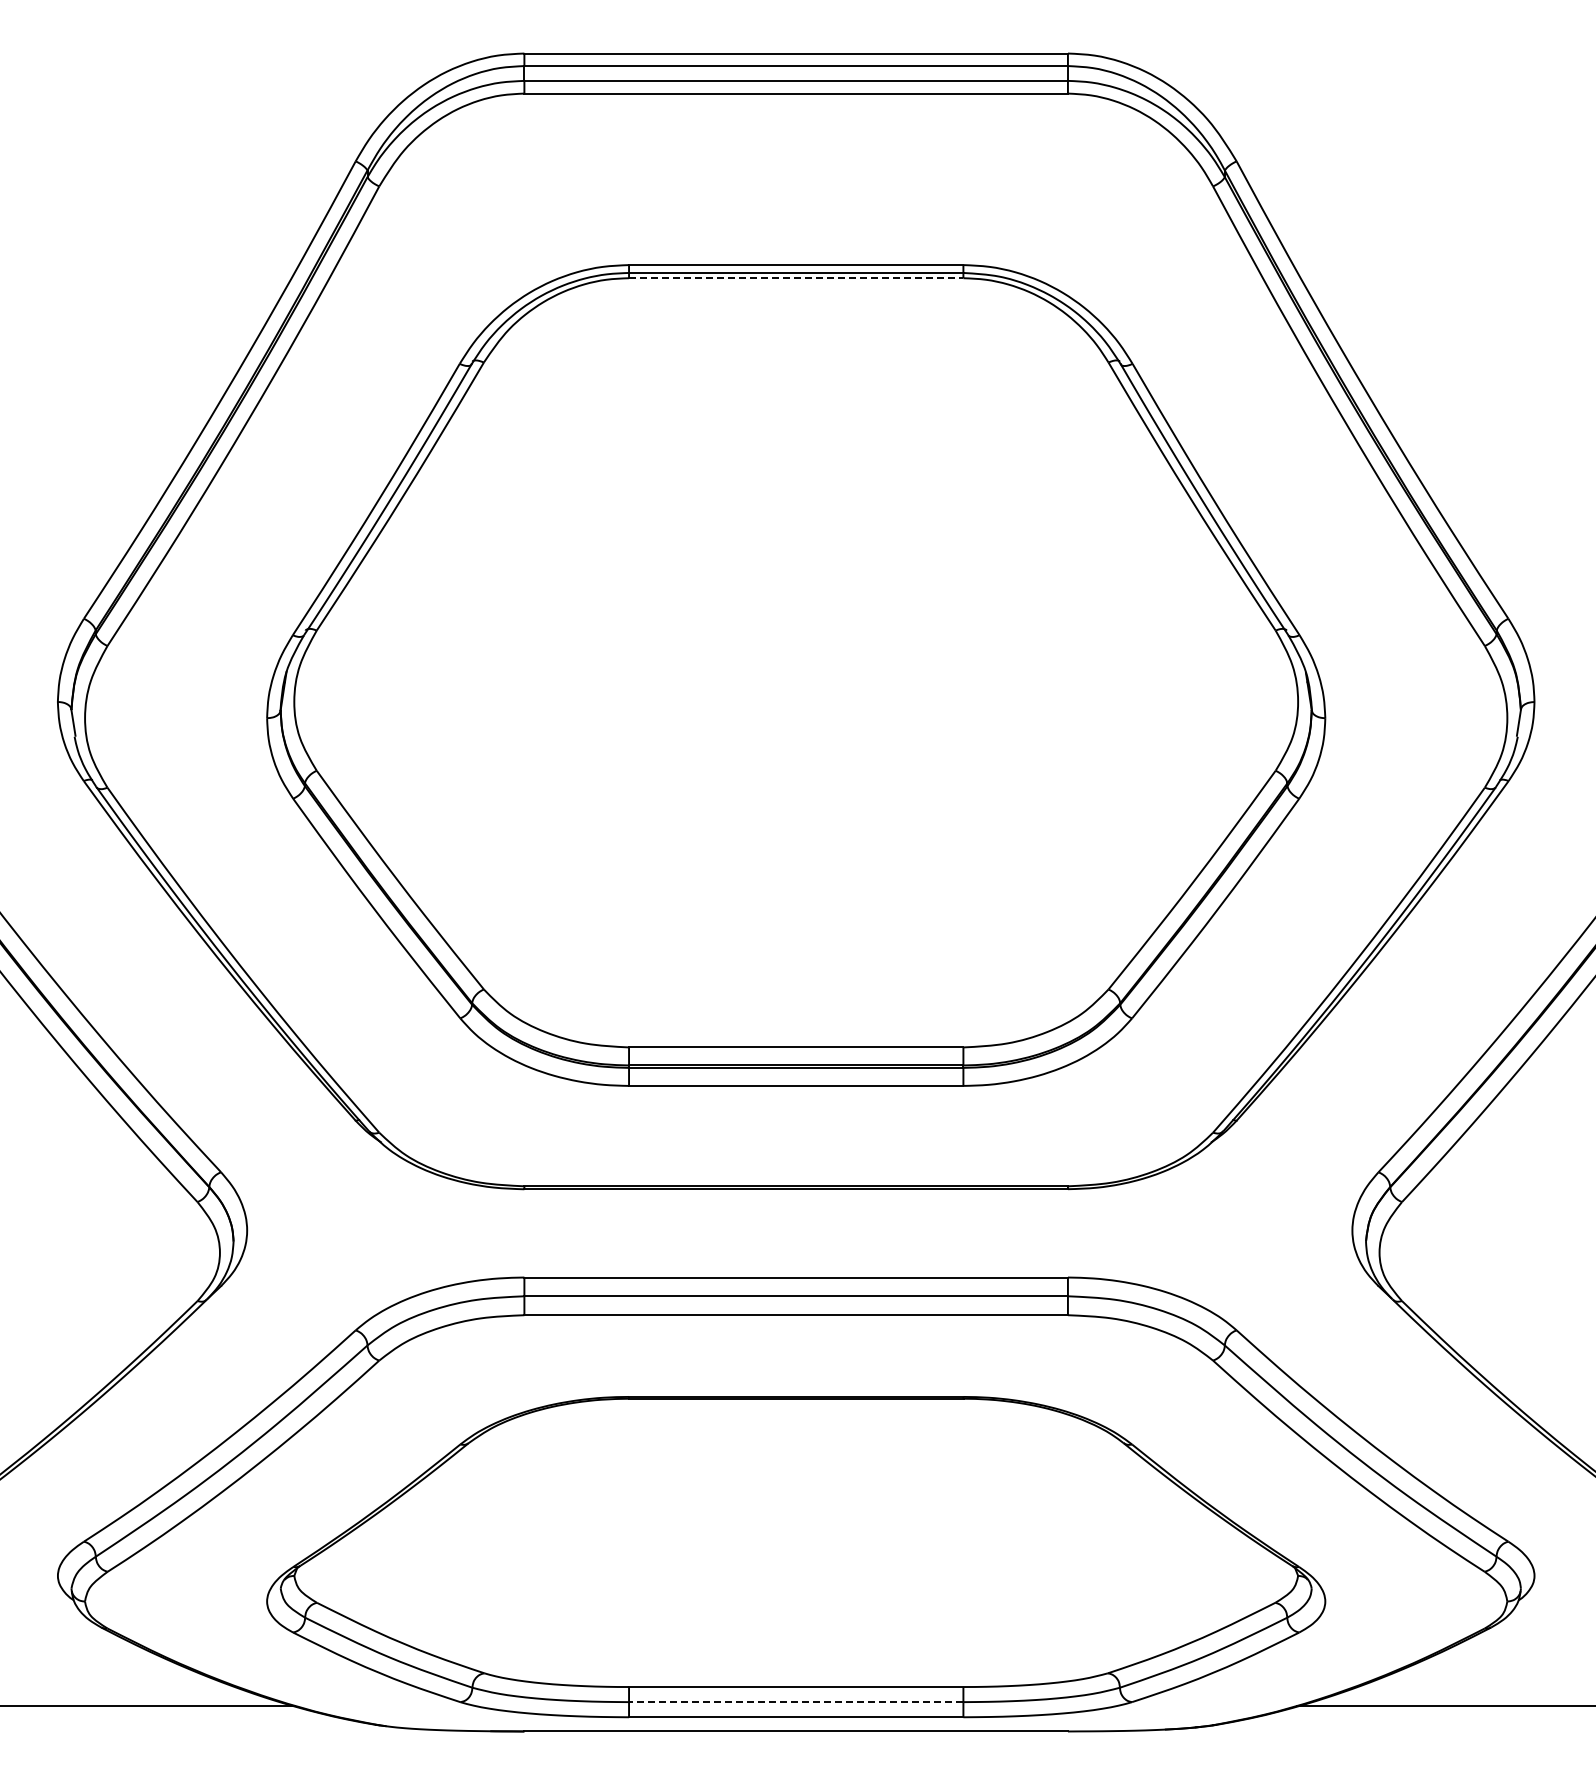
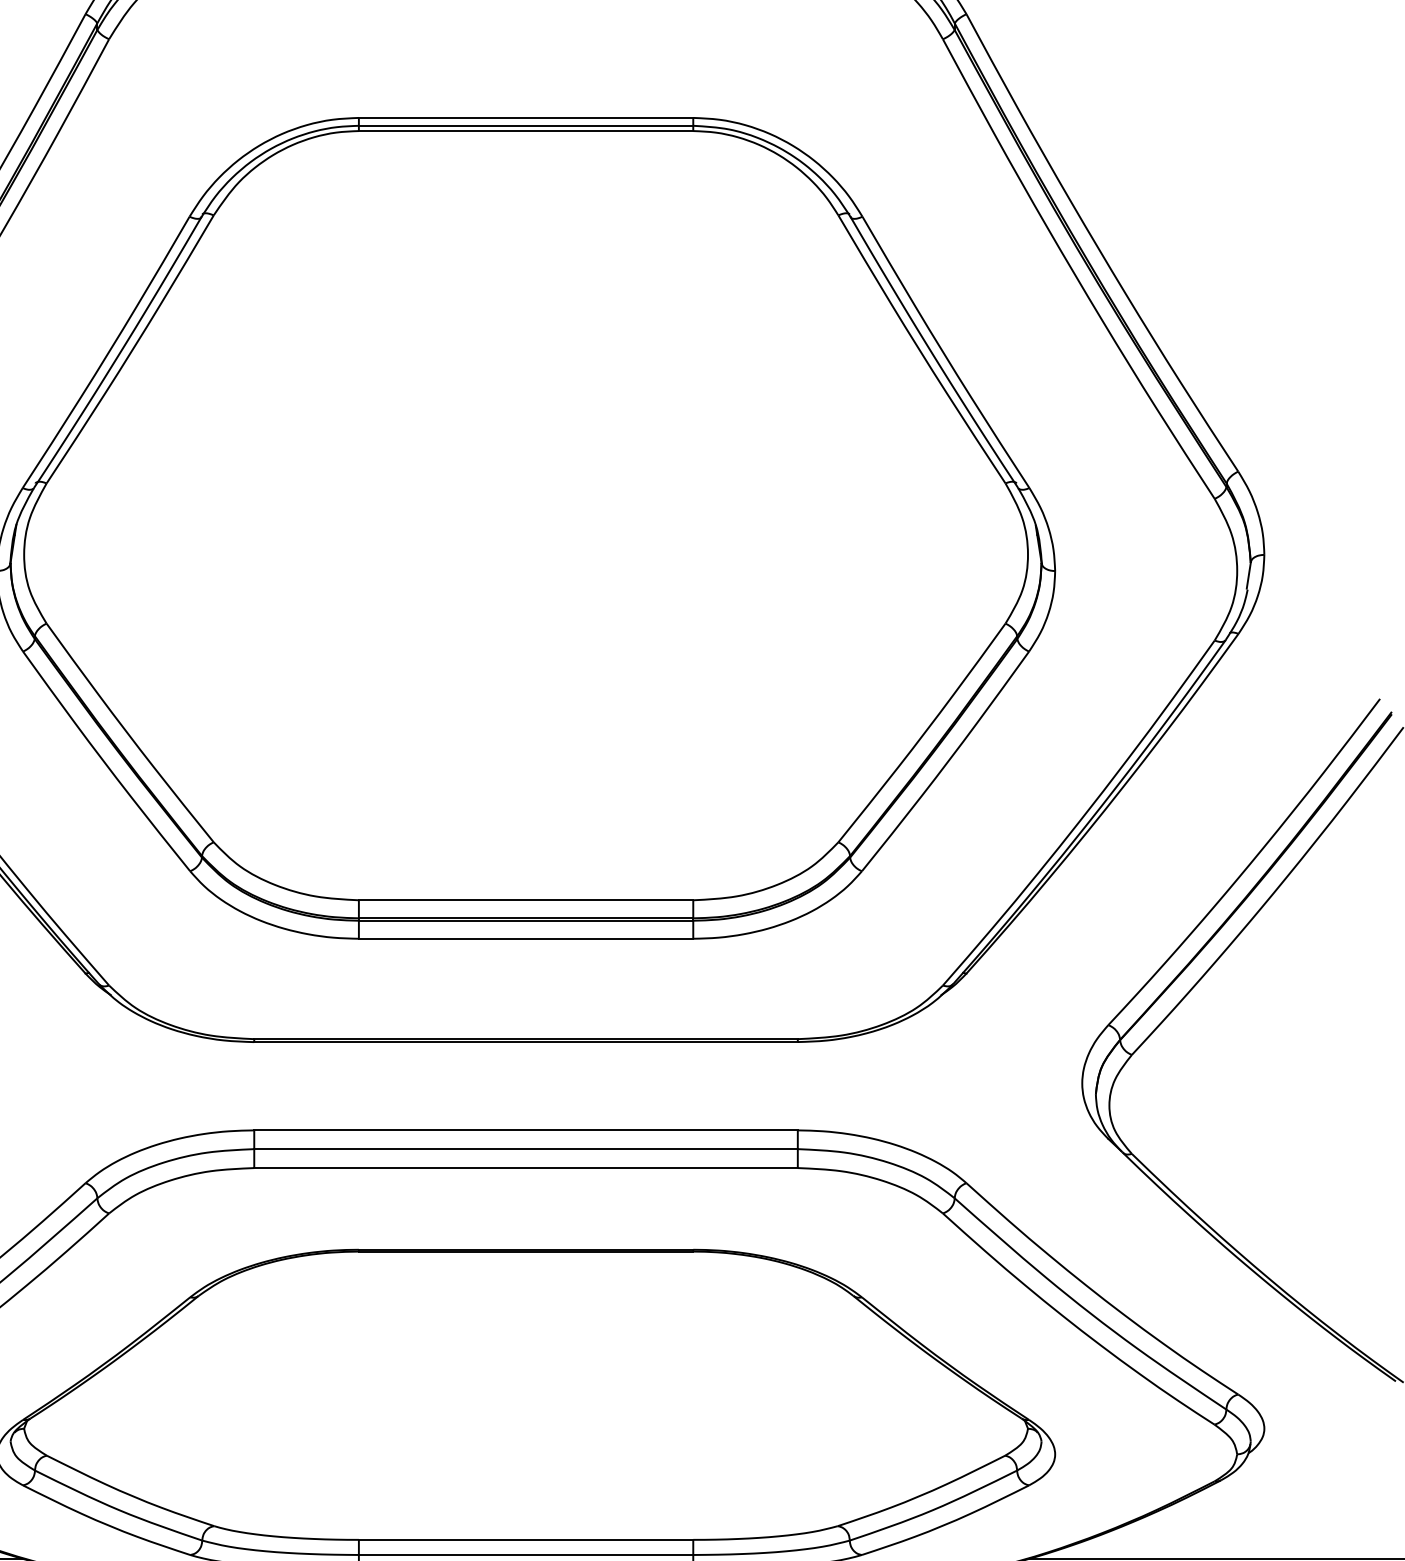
line: (796, 278) -> (526, 131), dashed -> solid
line: (795, 1702) -> (525, 1555), dashed -> solid

